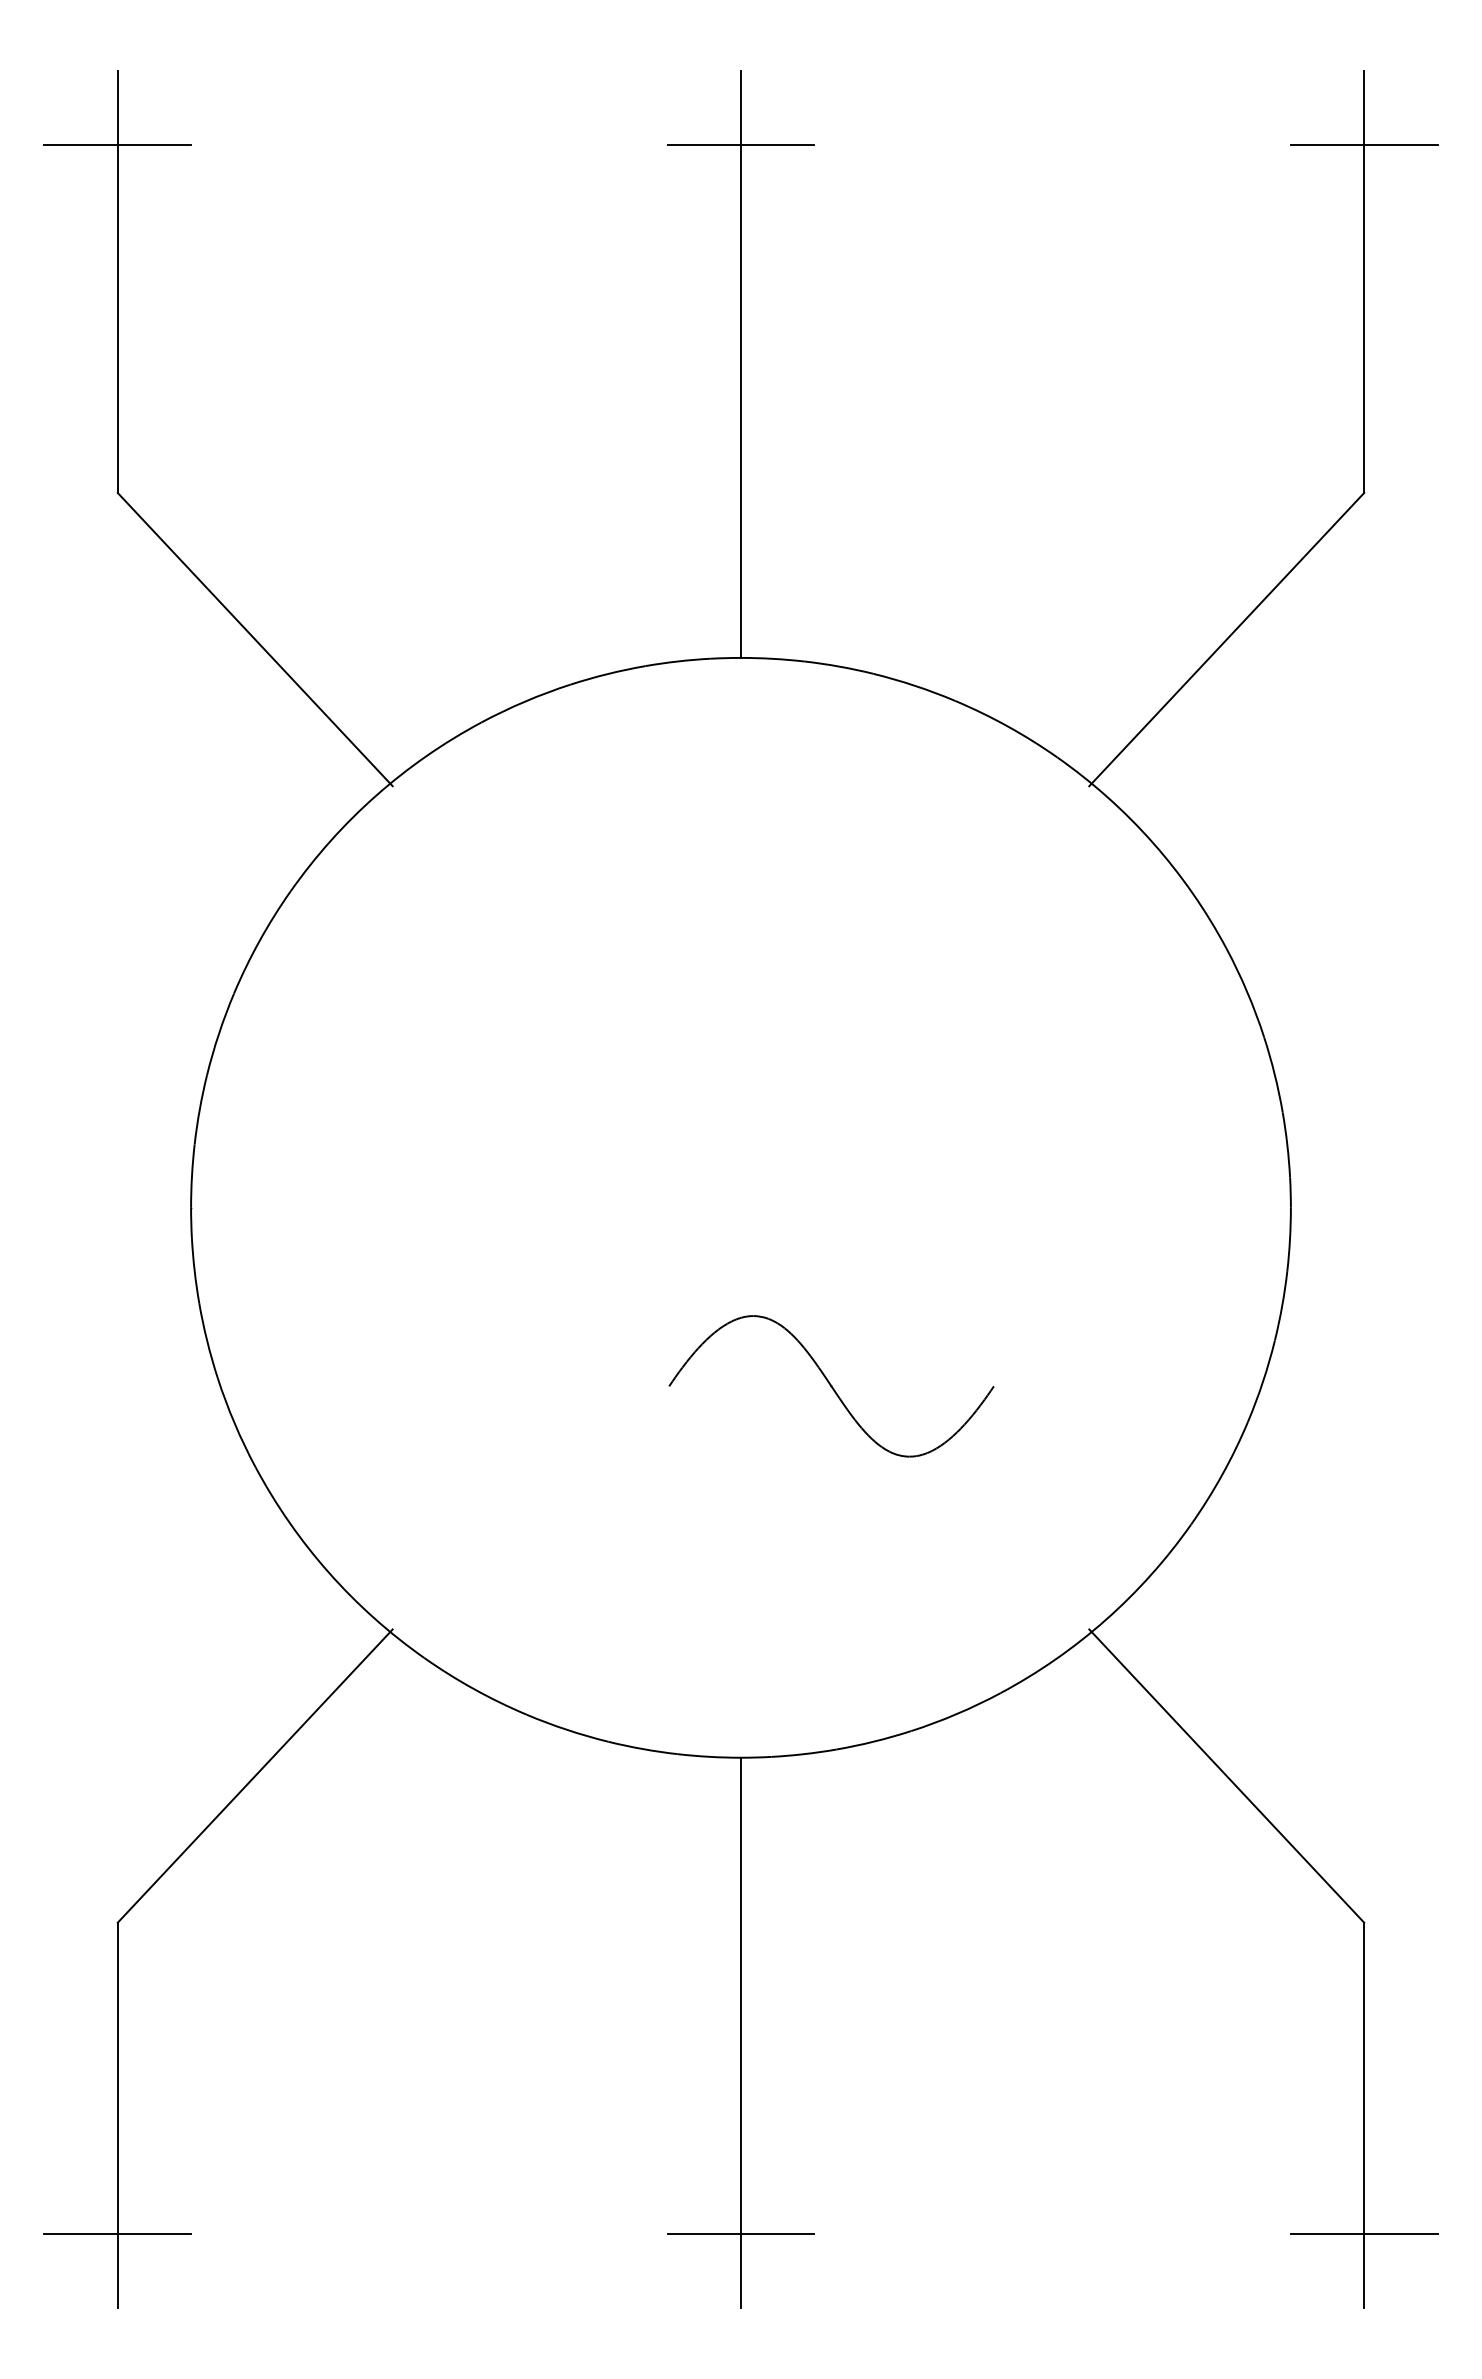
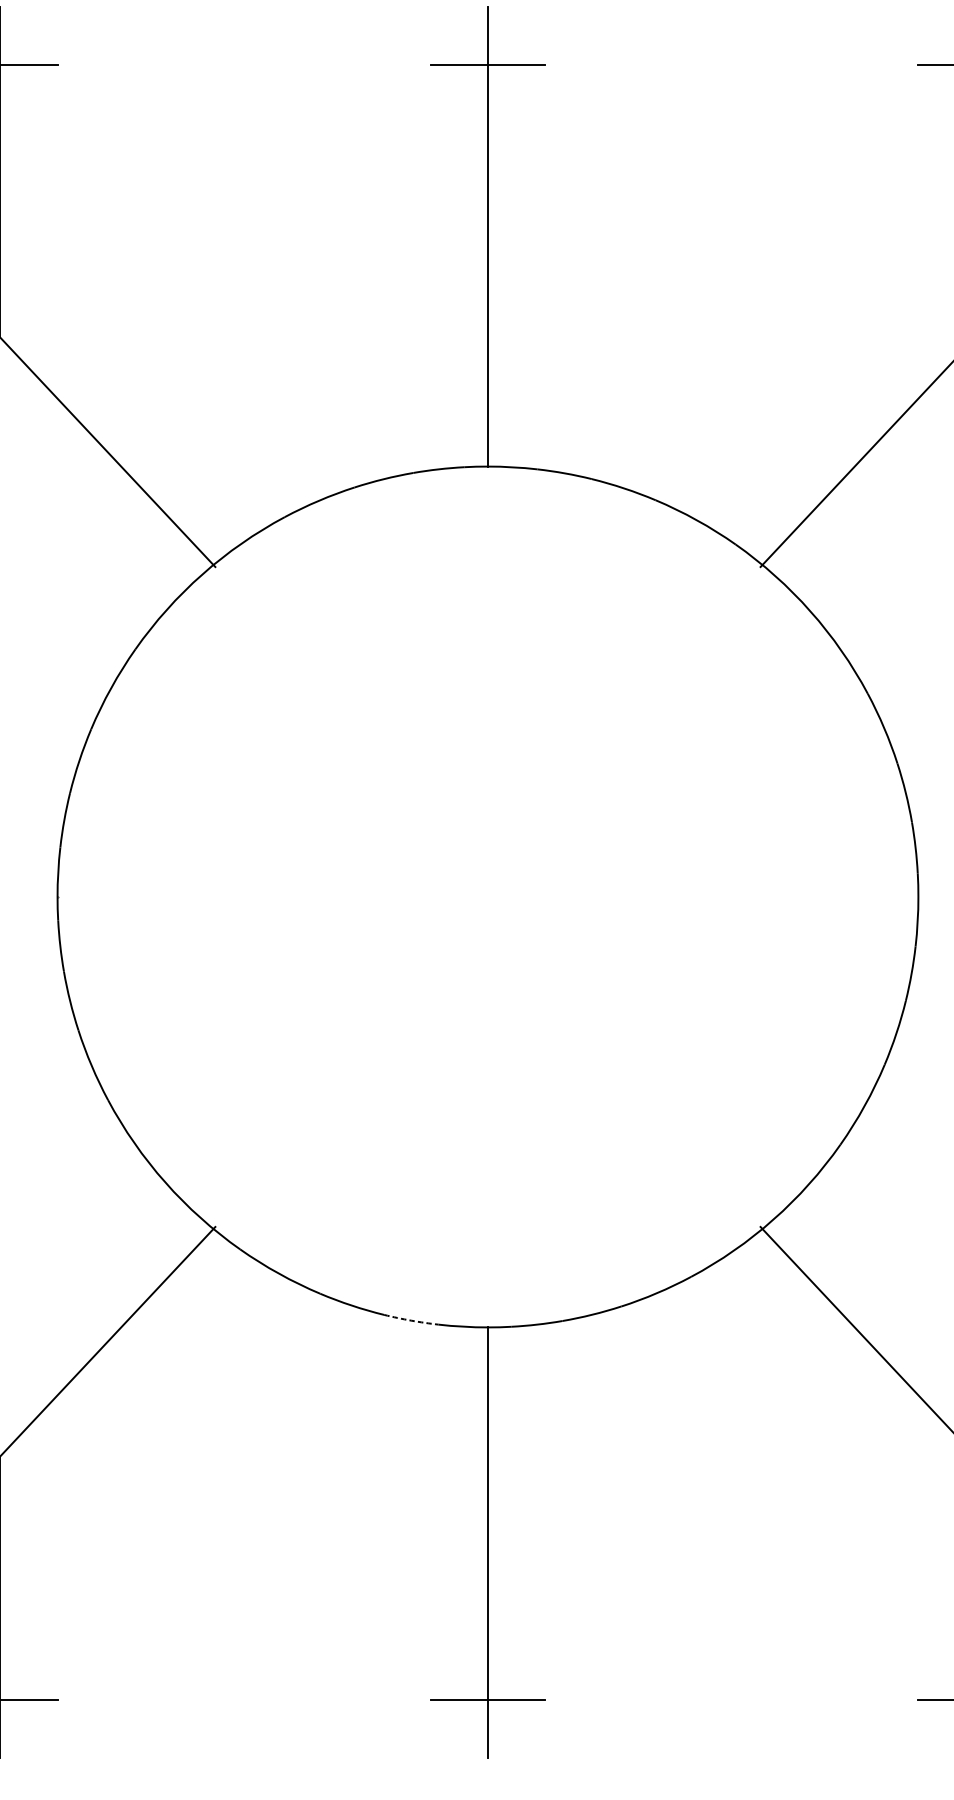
part: (831, 1386) -> (558, 1036), removed
arc: (642, 1749) -> (410, 1320), solid -> dashed

